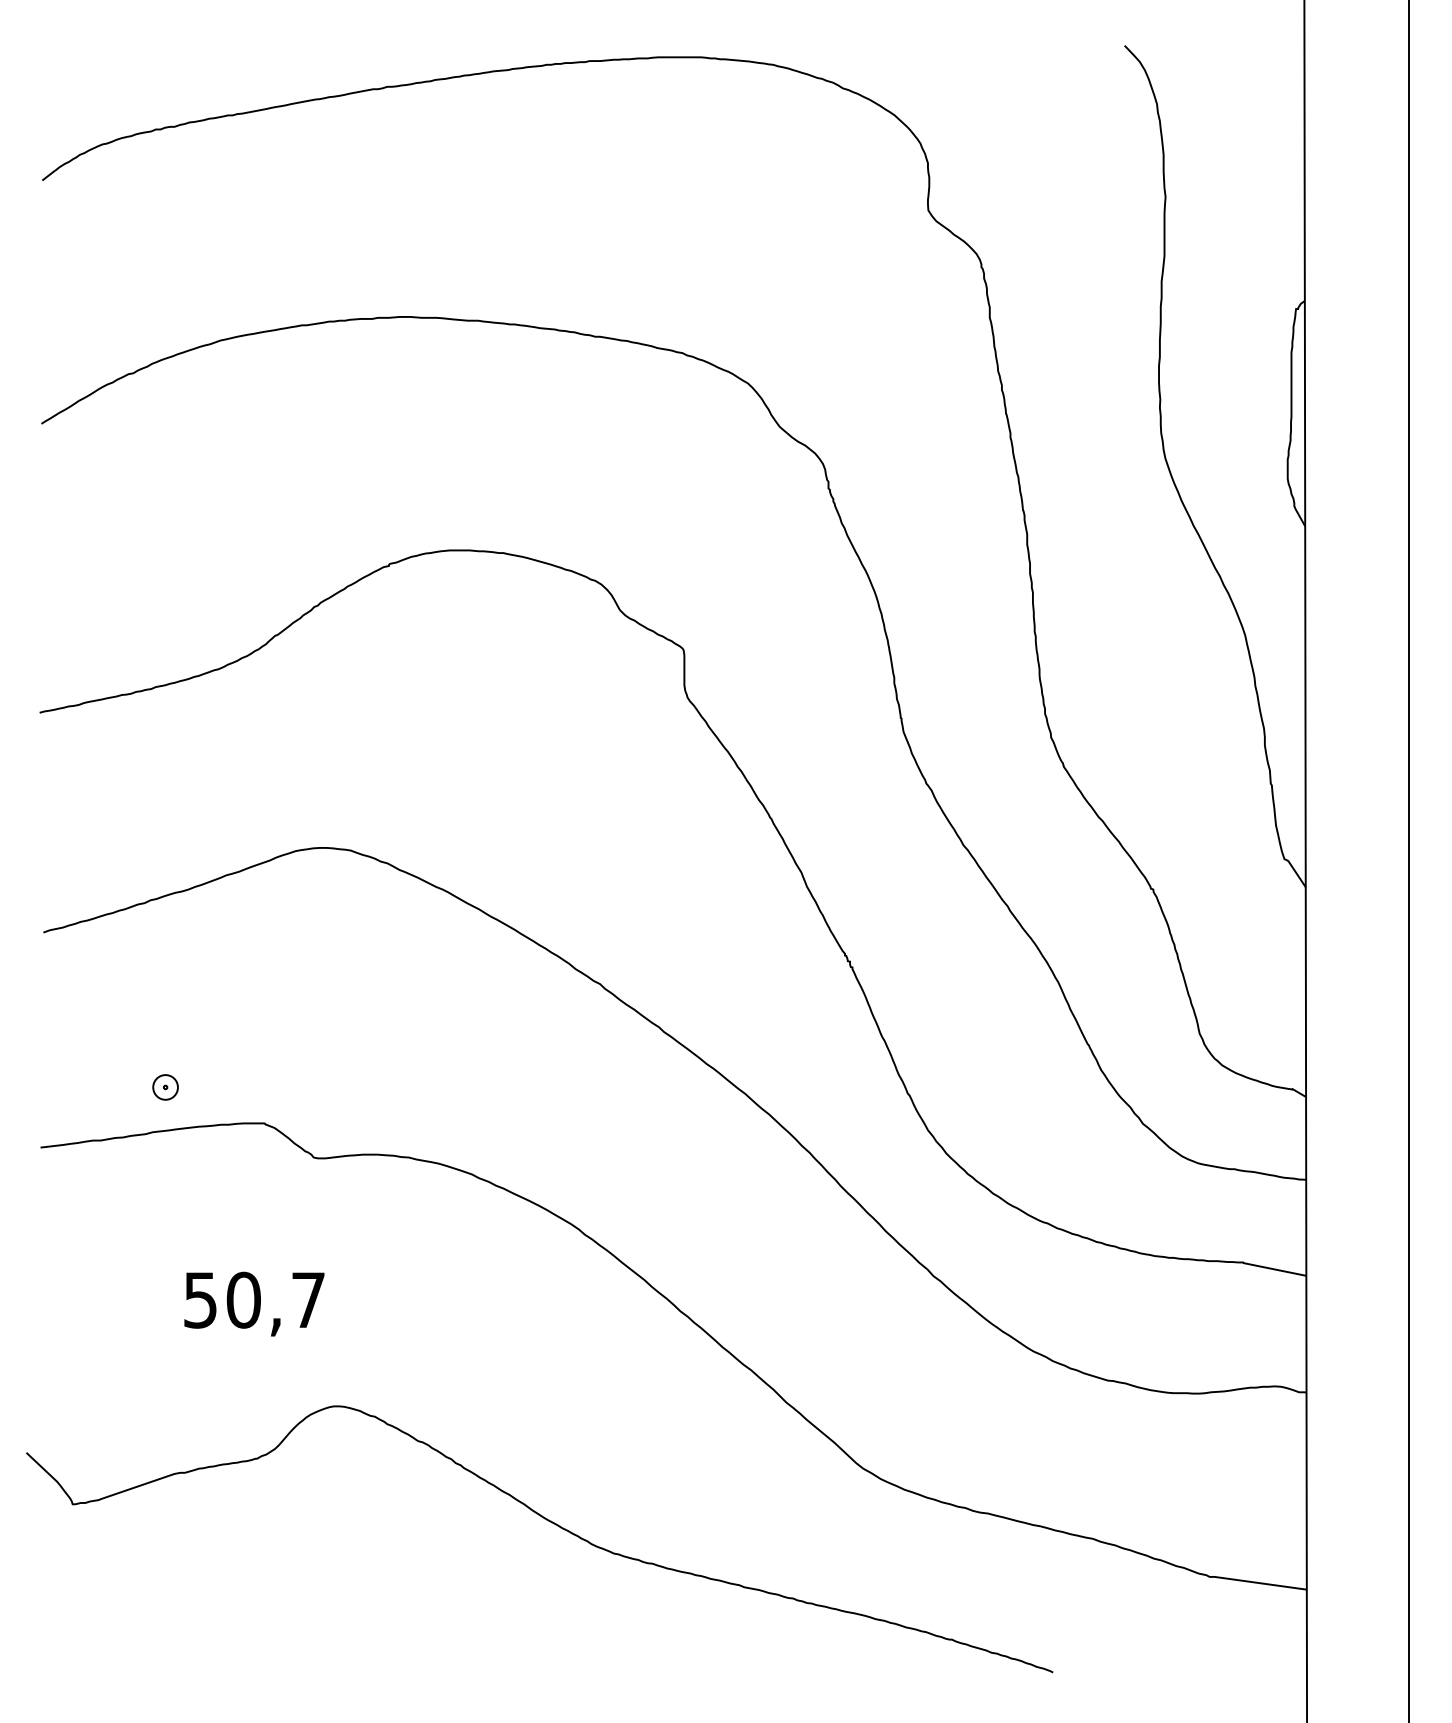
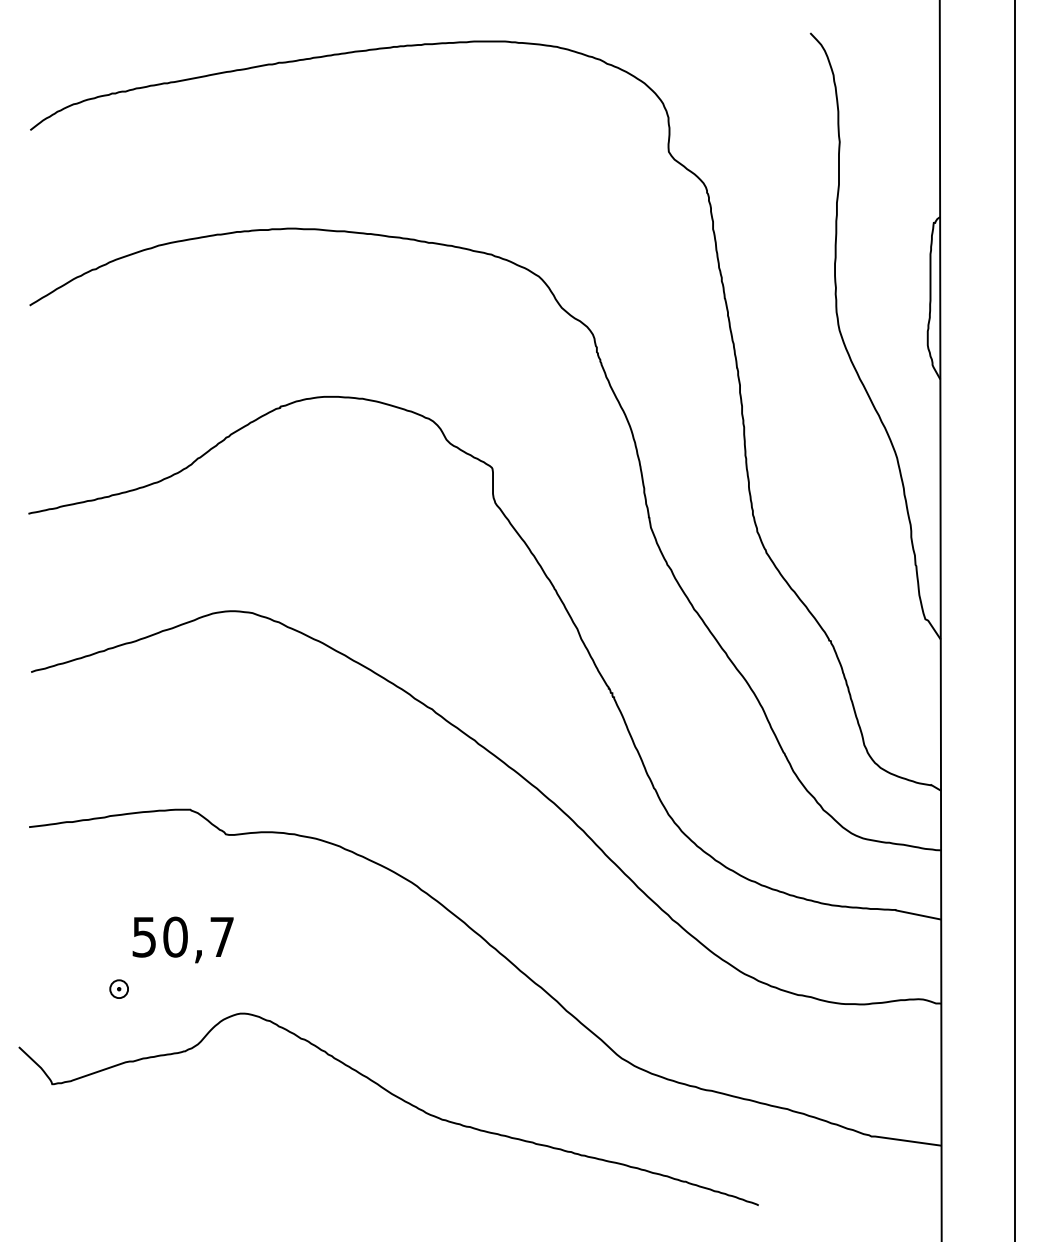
part: (165, 1087) -> (119, 989), moved

